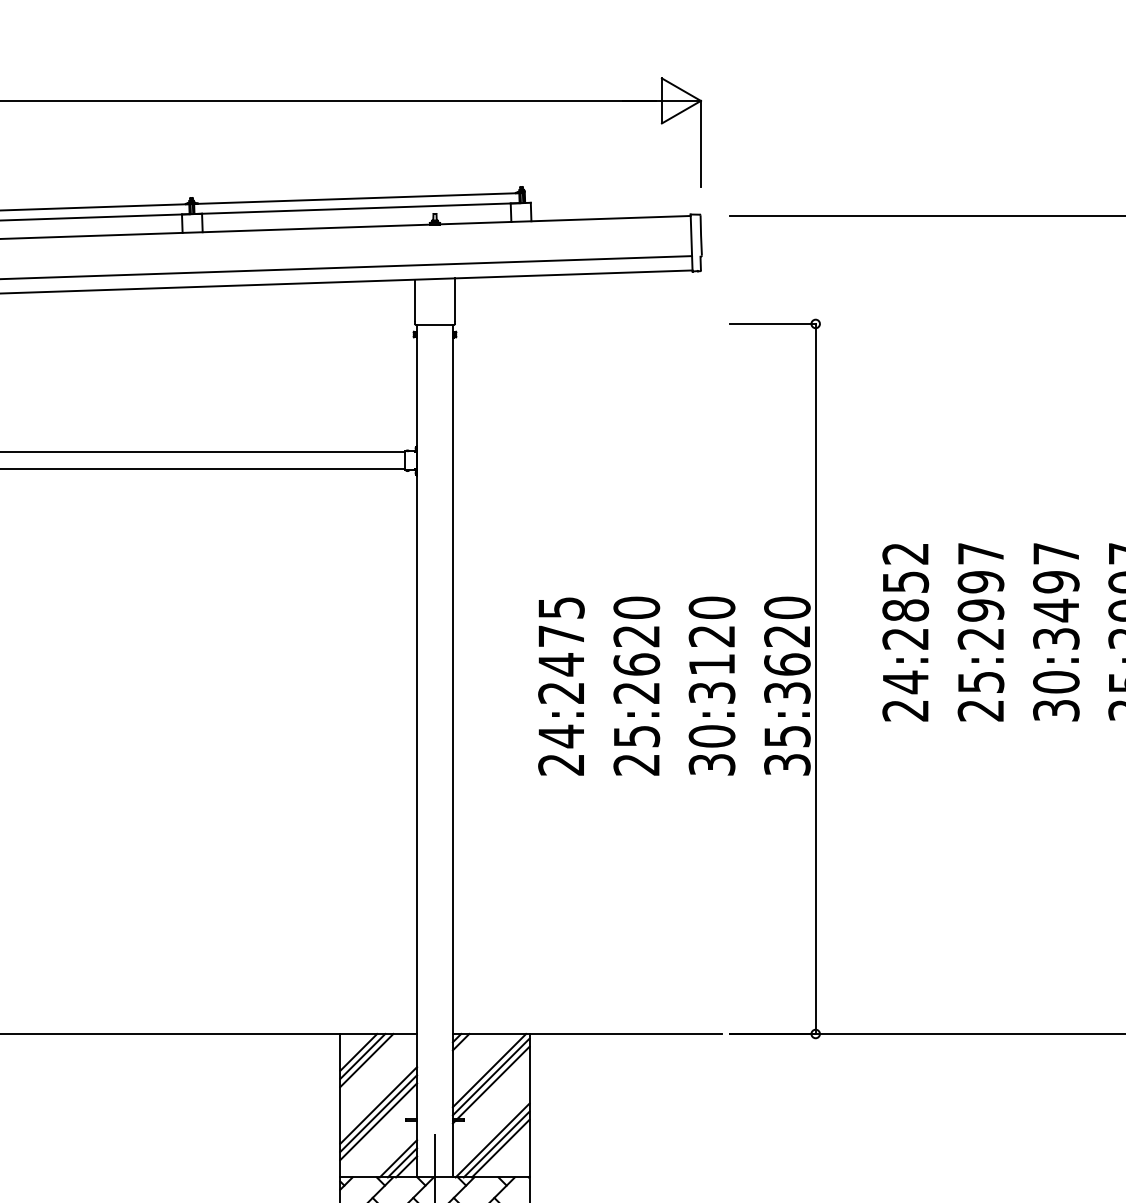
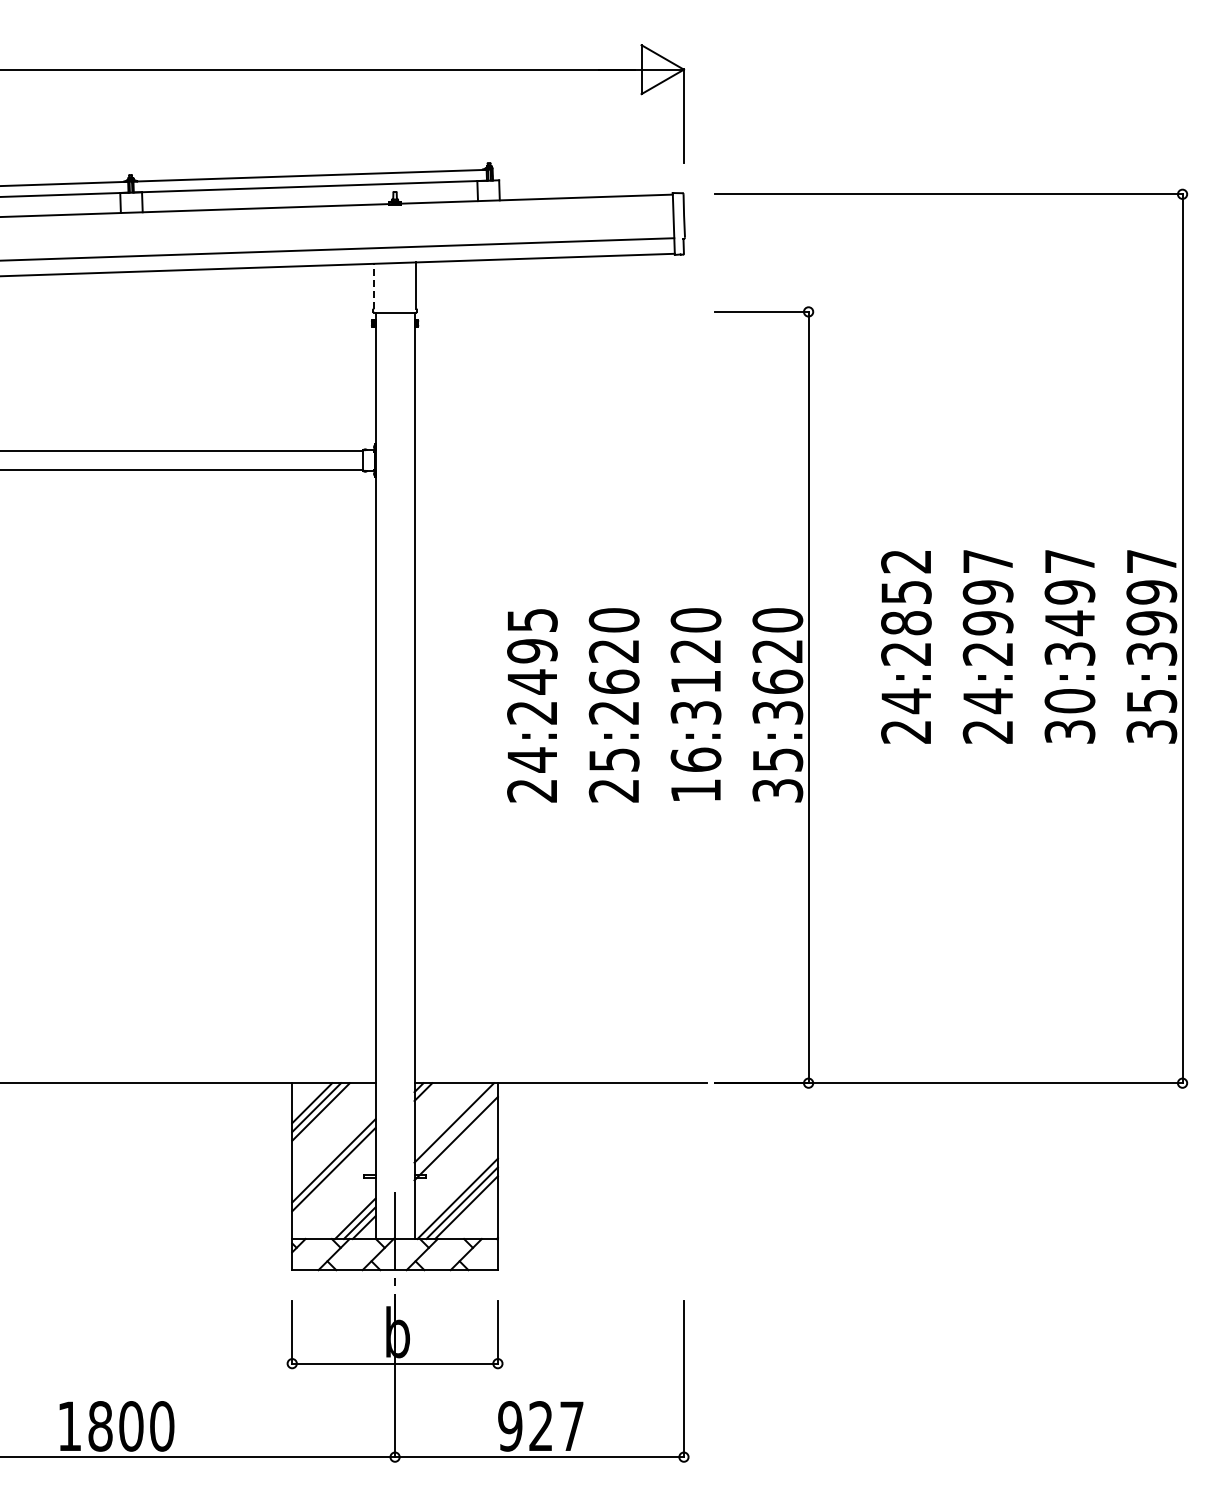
line: (415, 300) -> (373, 286), solid -> dashed
text: (561, 636) -> (532, 651), 24:2475 -> 24:2495
text: (981, 682) -> (988, 701), 25:2997 -> 24:2997
text: (711, 749) -> (695, 774), 30:3120 -> 16:3120
line: (490, 1076) -> (455, 1129), removed
line: (378, 1121) -> (333, 1178), removed

